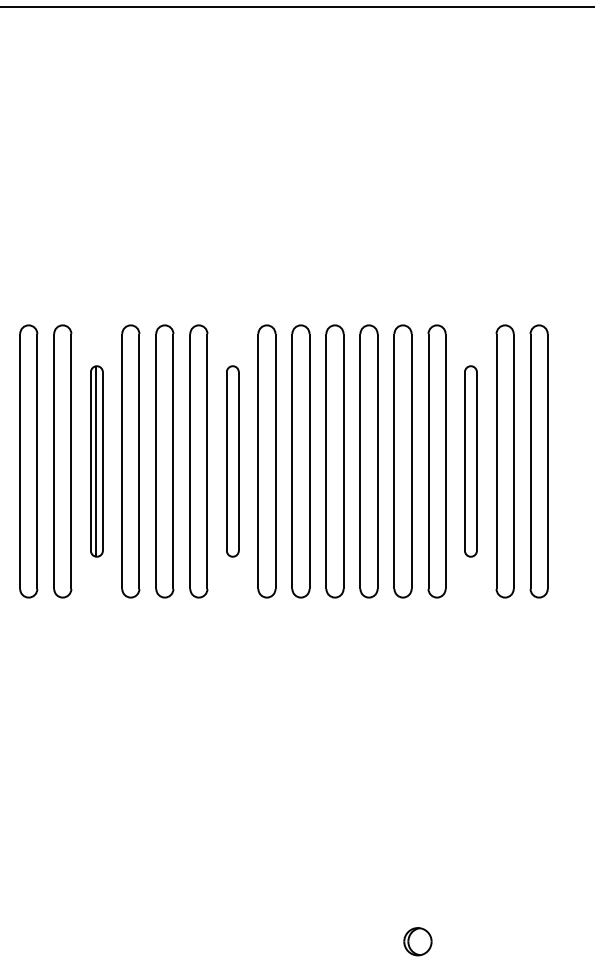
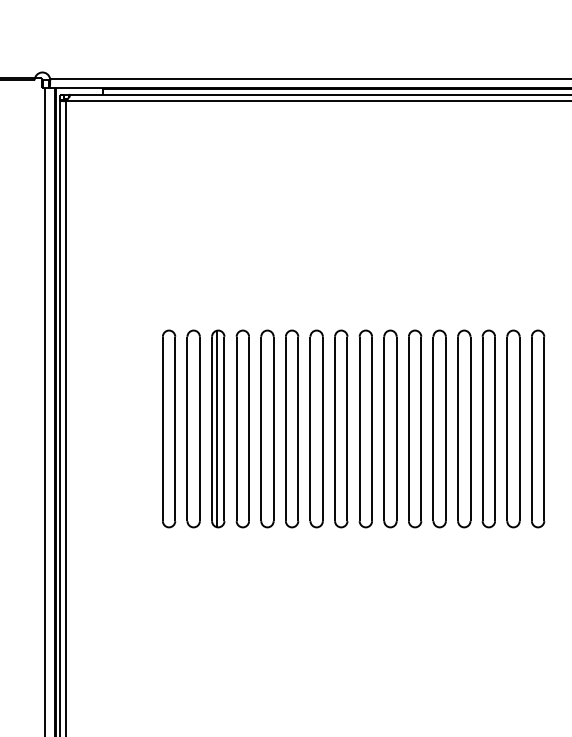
part: (97, 460) -> (218, 428), size x1.43
part: (232, 460) -> (316, 428), size x1.43
part: (470, 460) -> (488, 428), size x1.43

